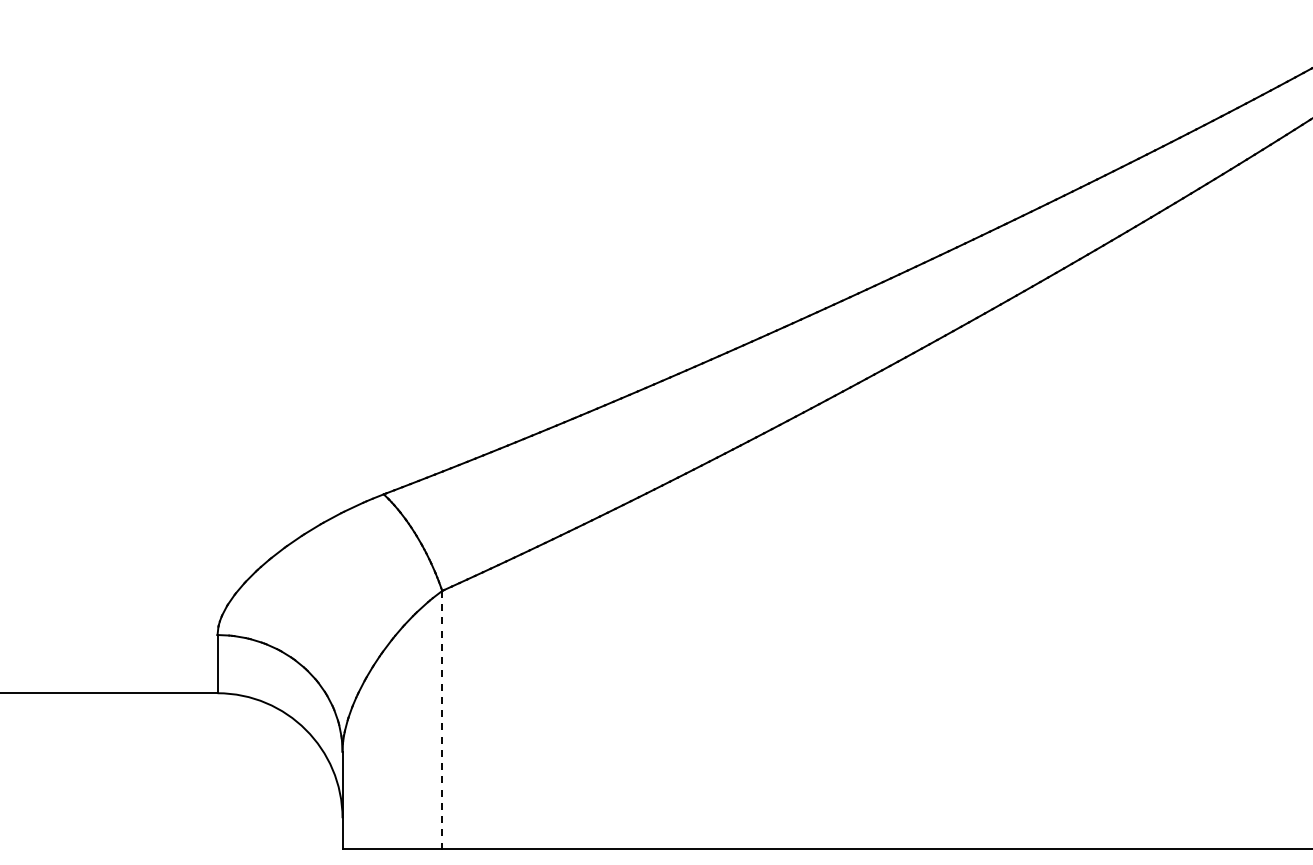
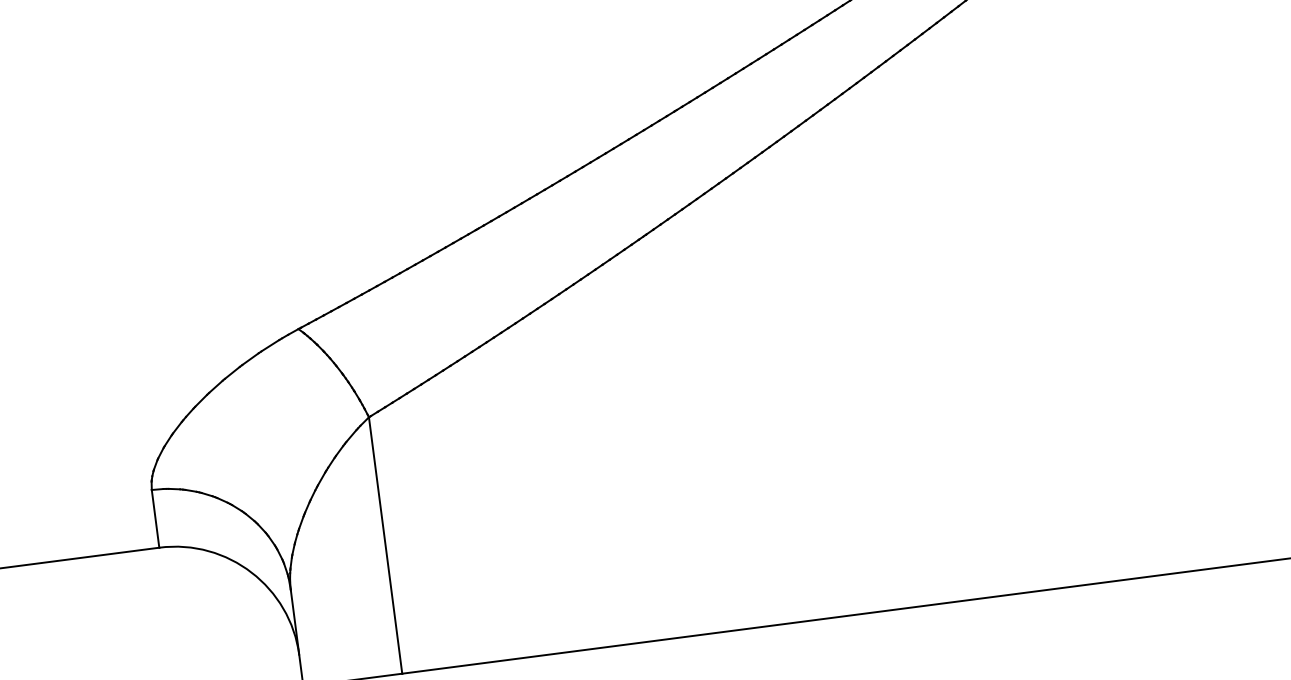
line: (442, 720) -> (385, 545), dashed -> solid

